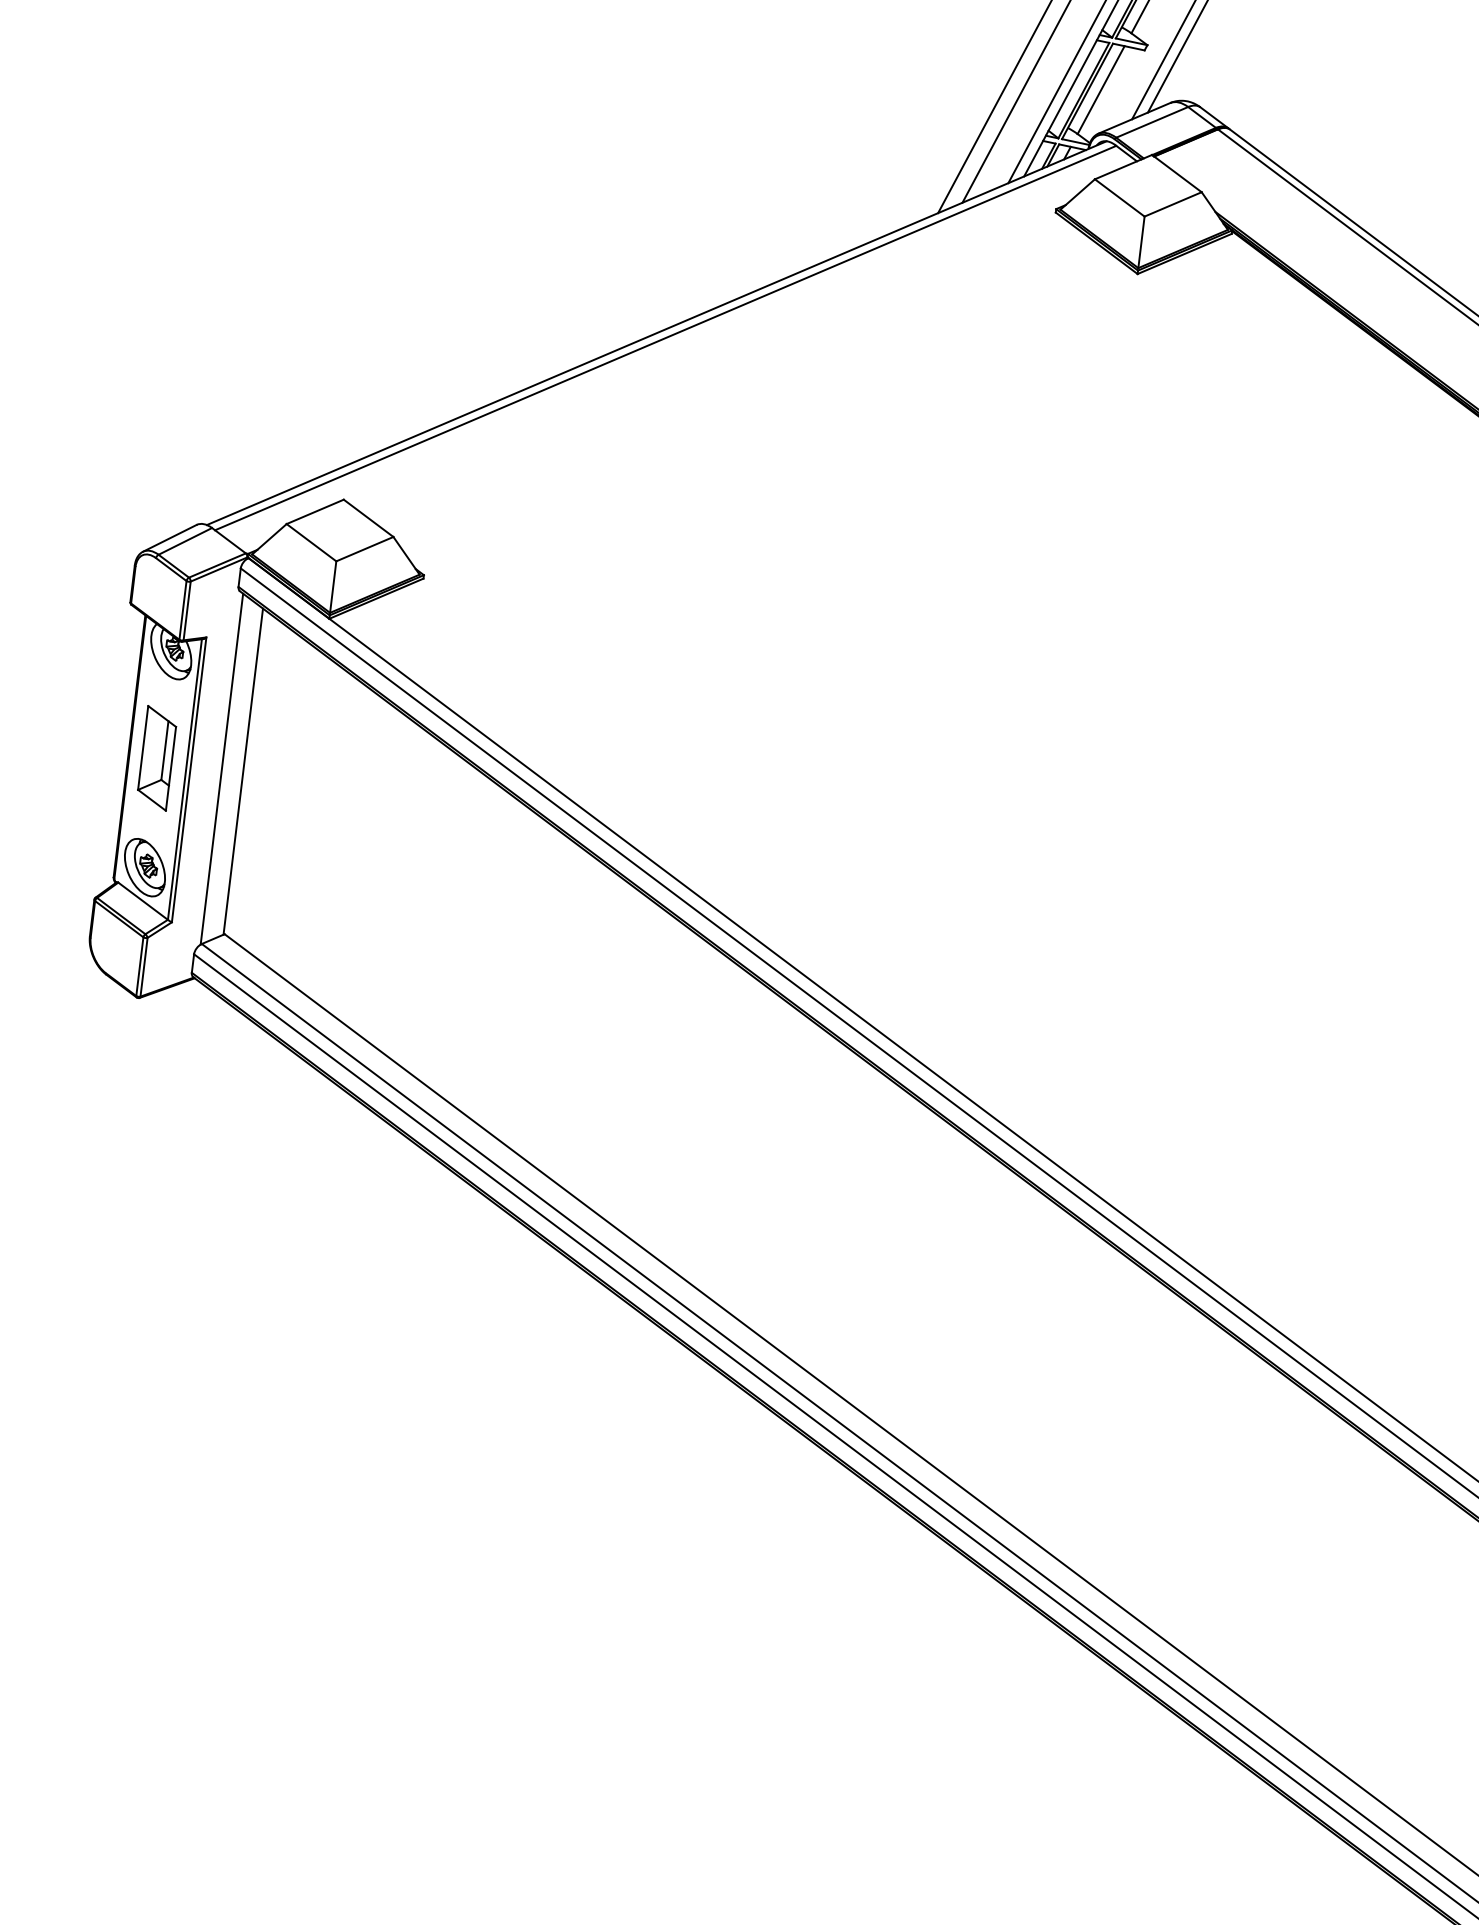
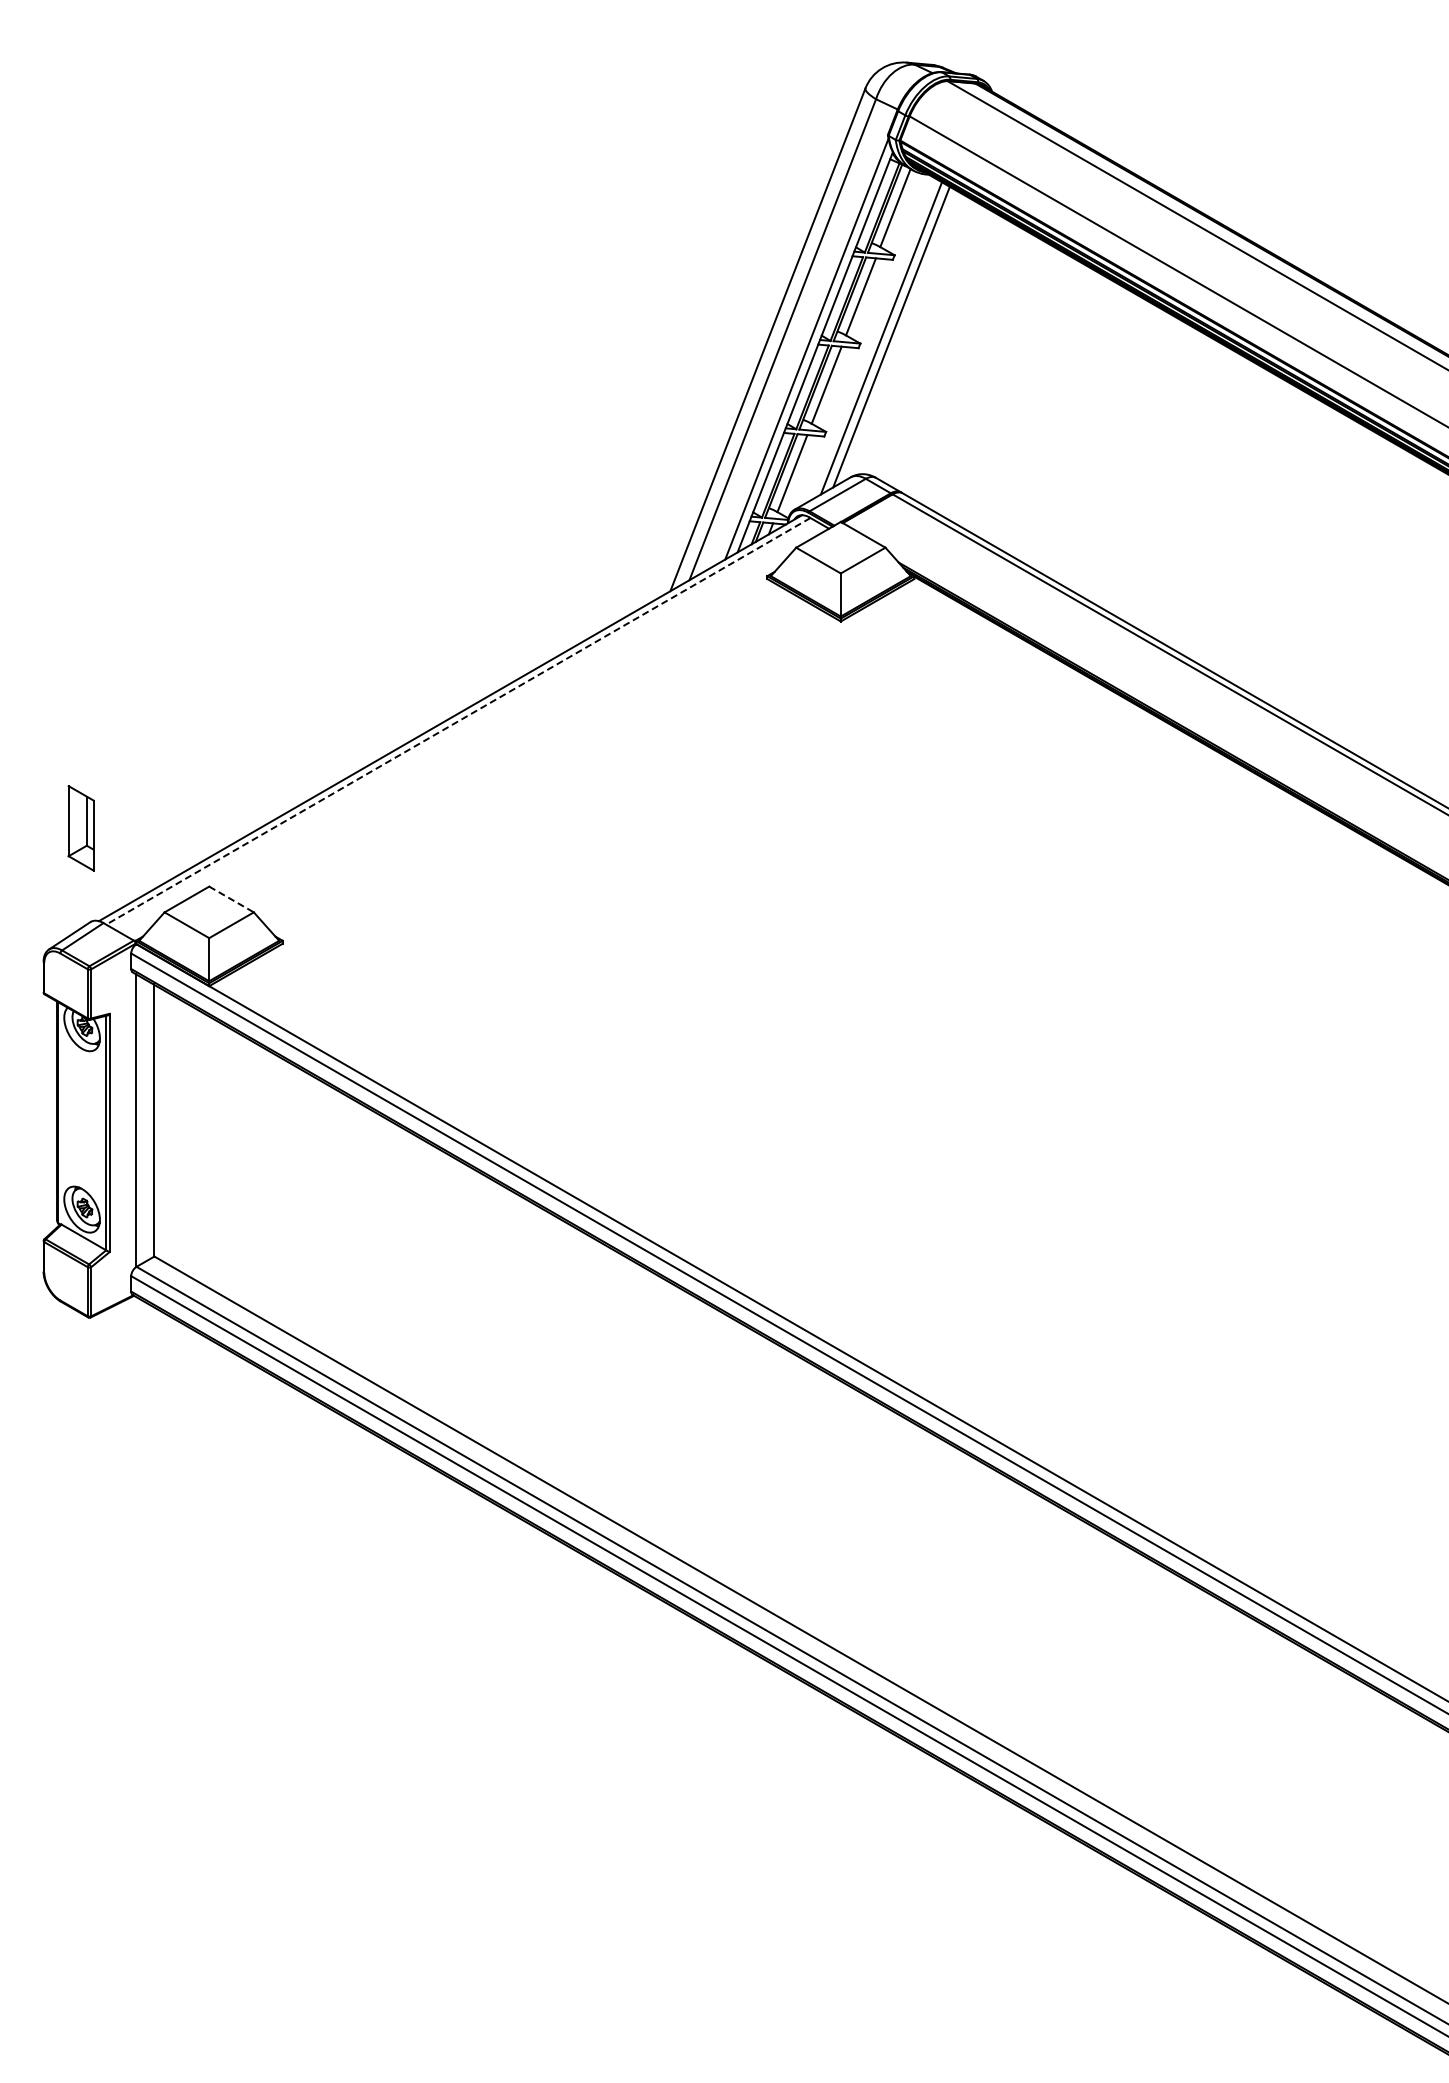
line: (665, 338) -> (458, 721), solid -> dashed
line: (368, 518) -> (231, 899), solid -> dashed
part: (156, 758) -> (80, 828), moved

